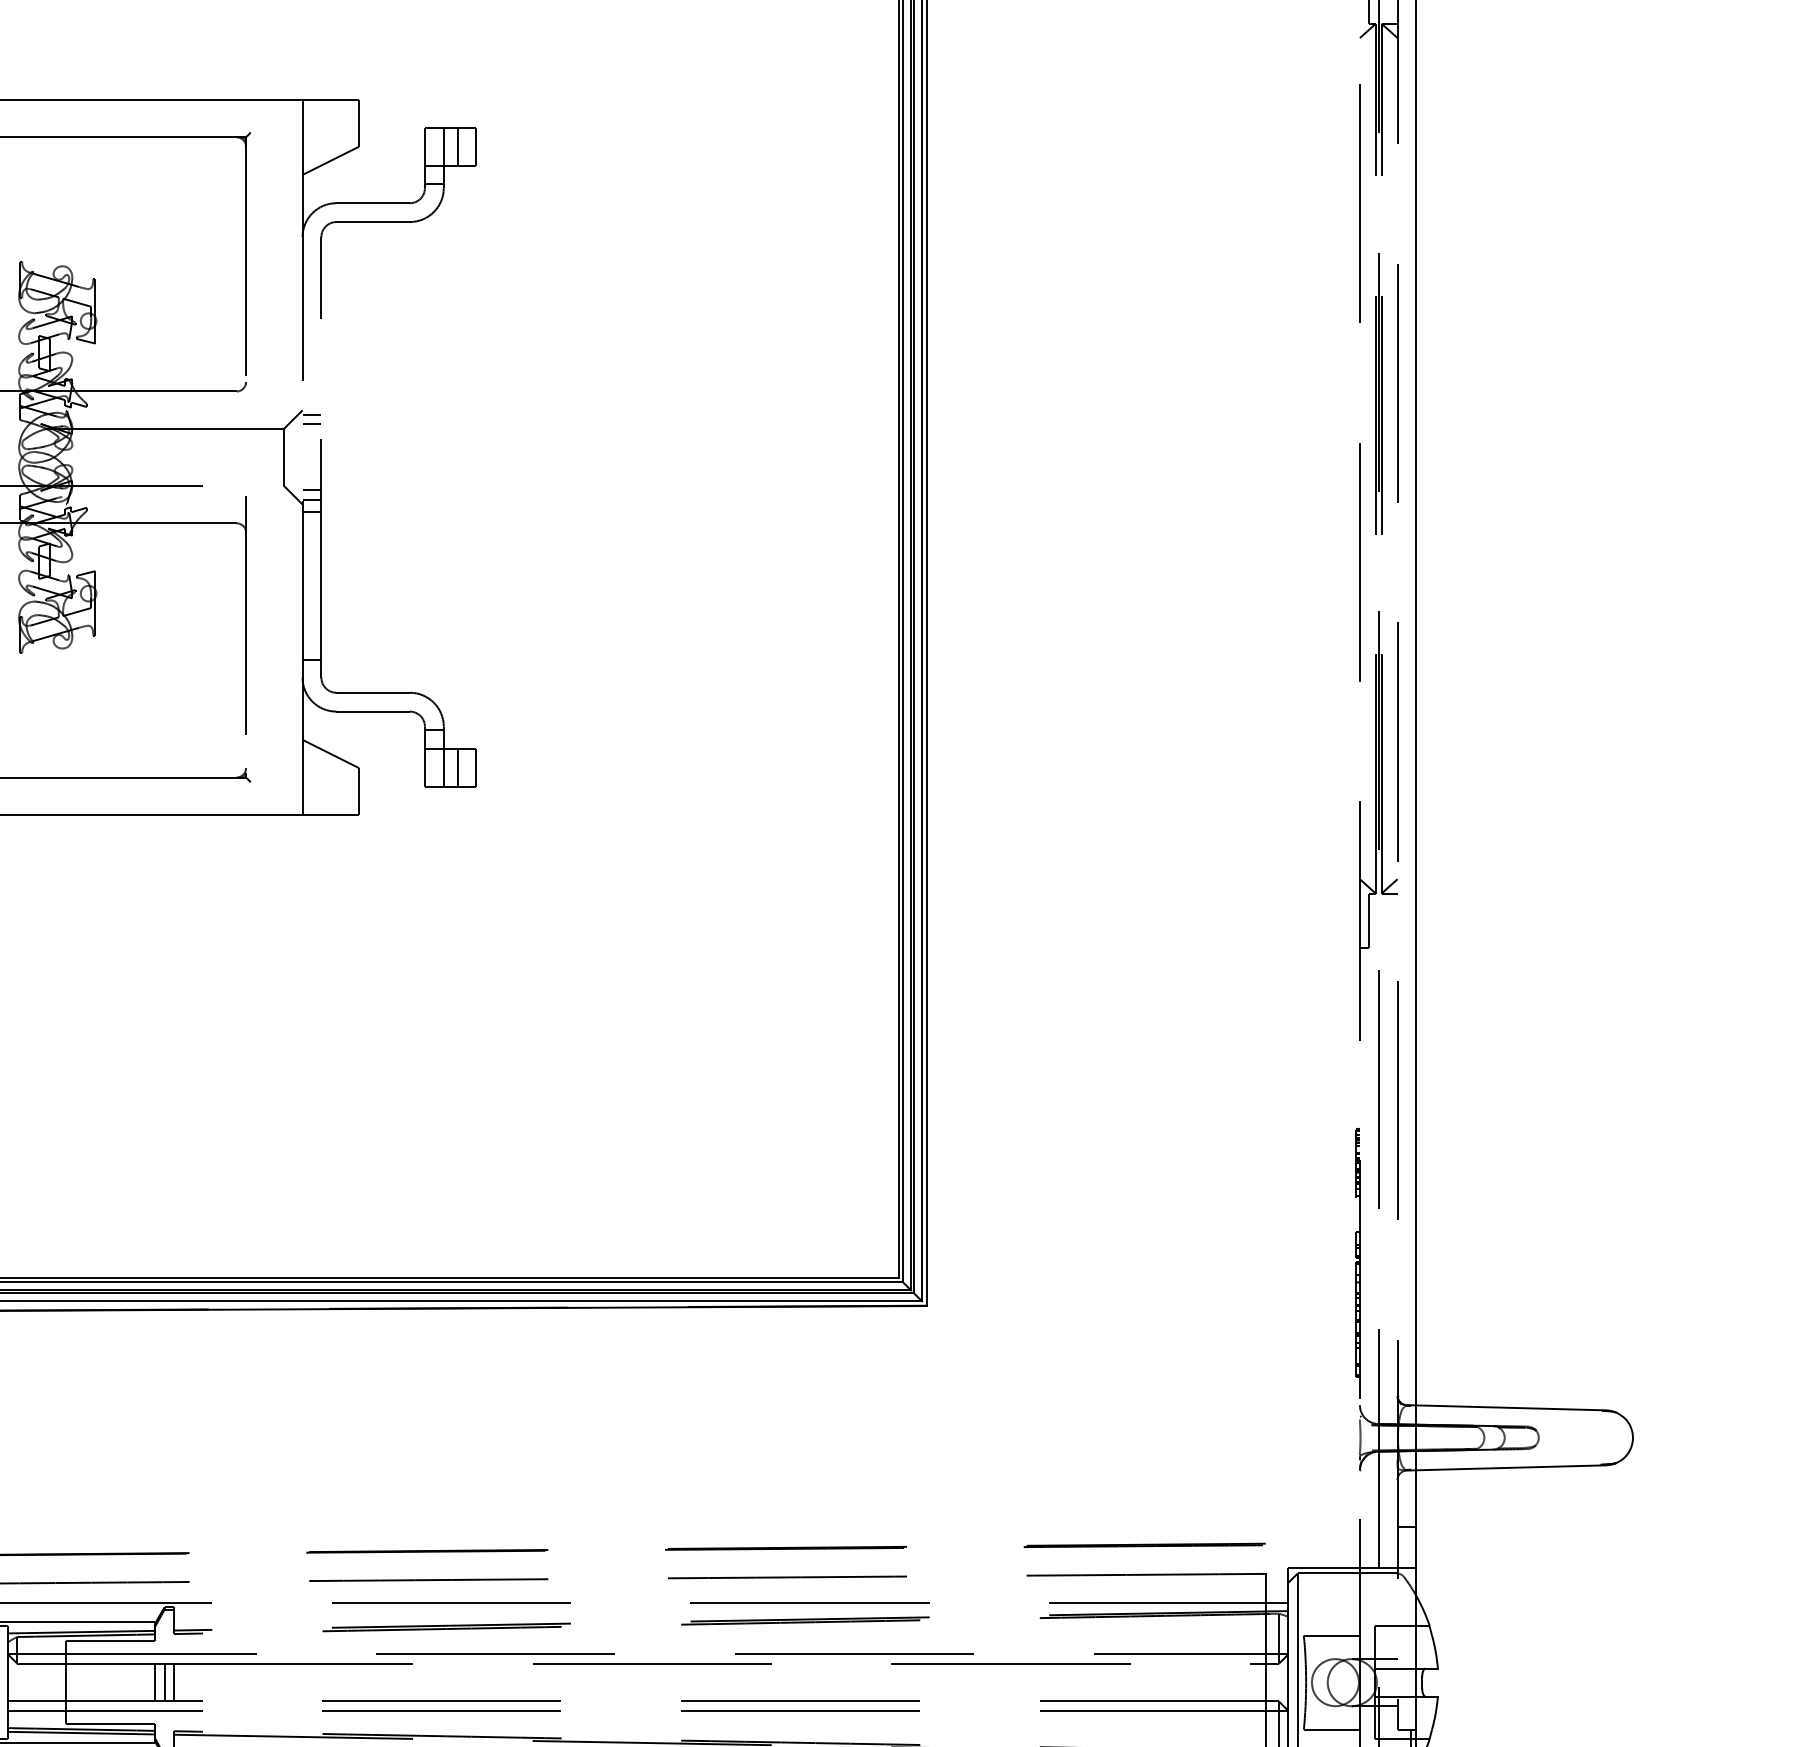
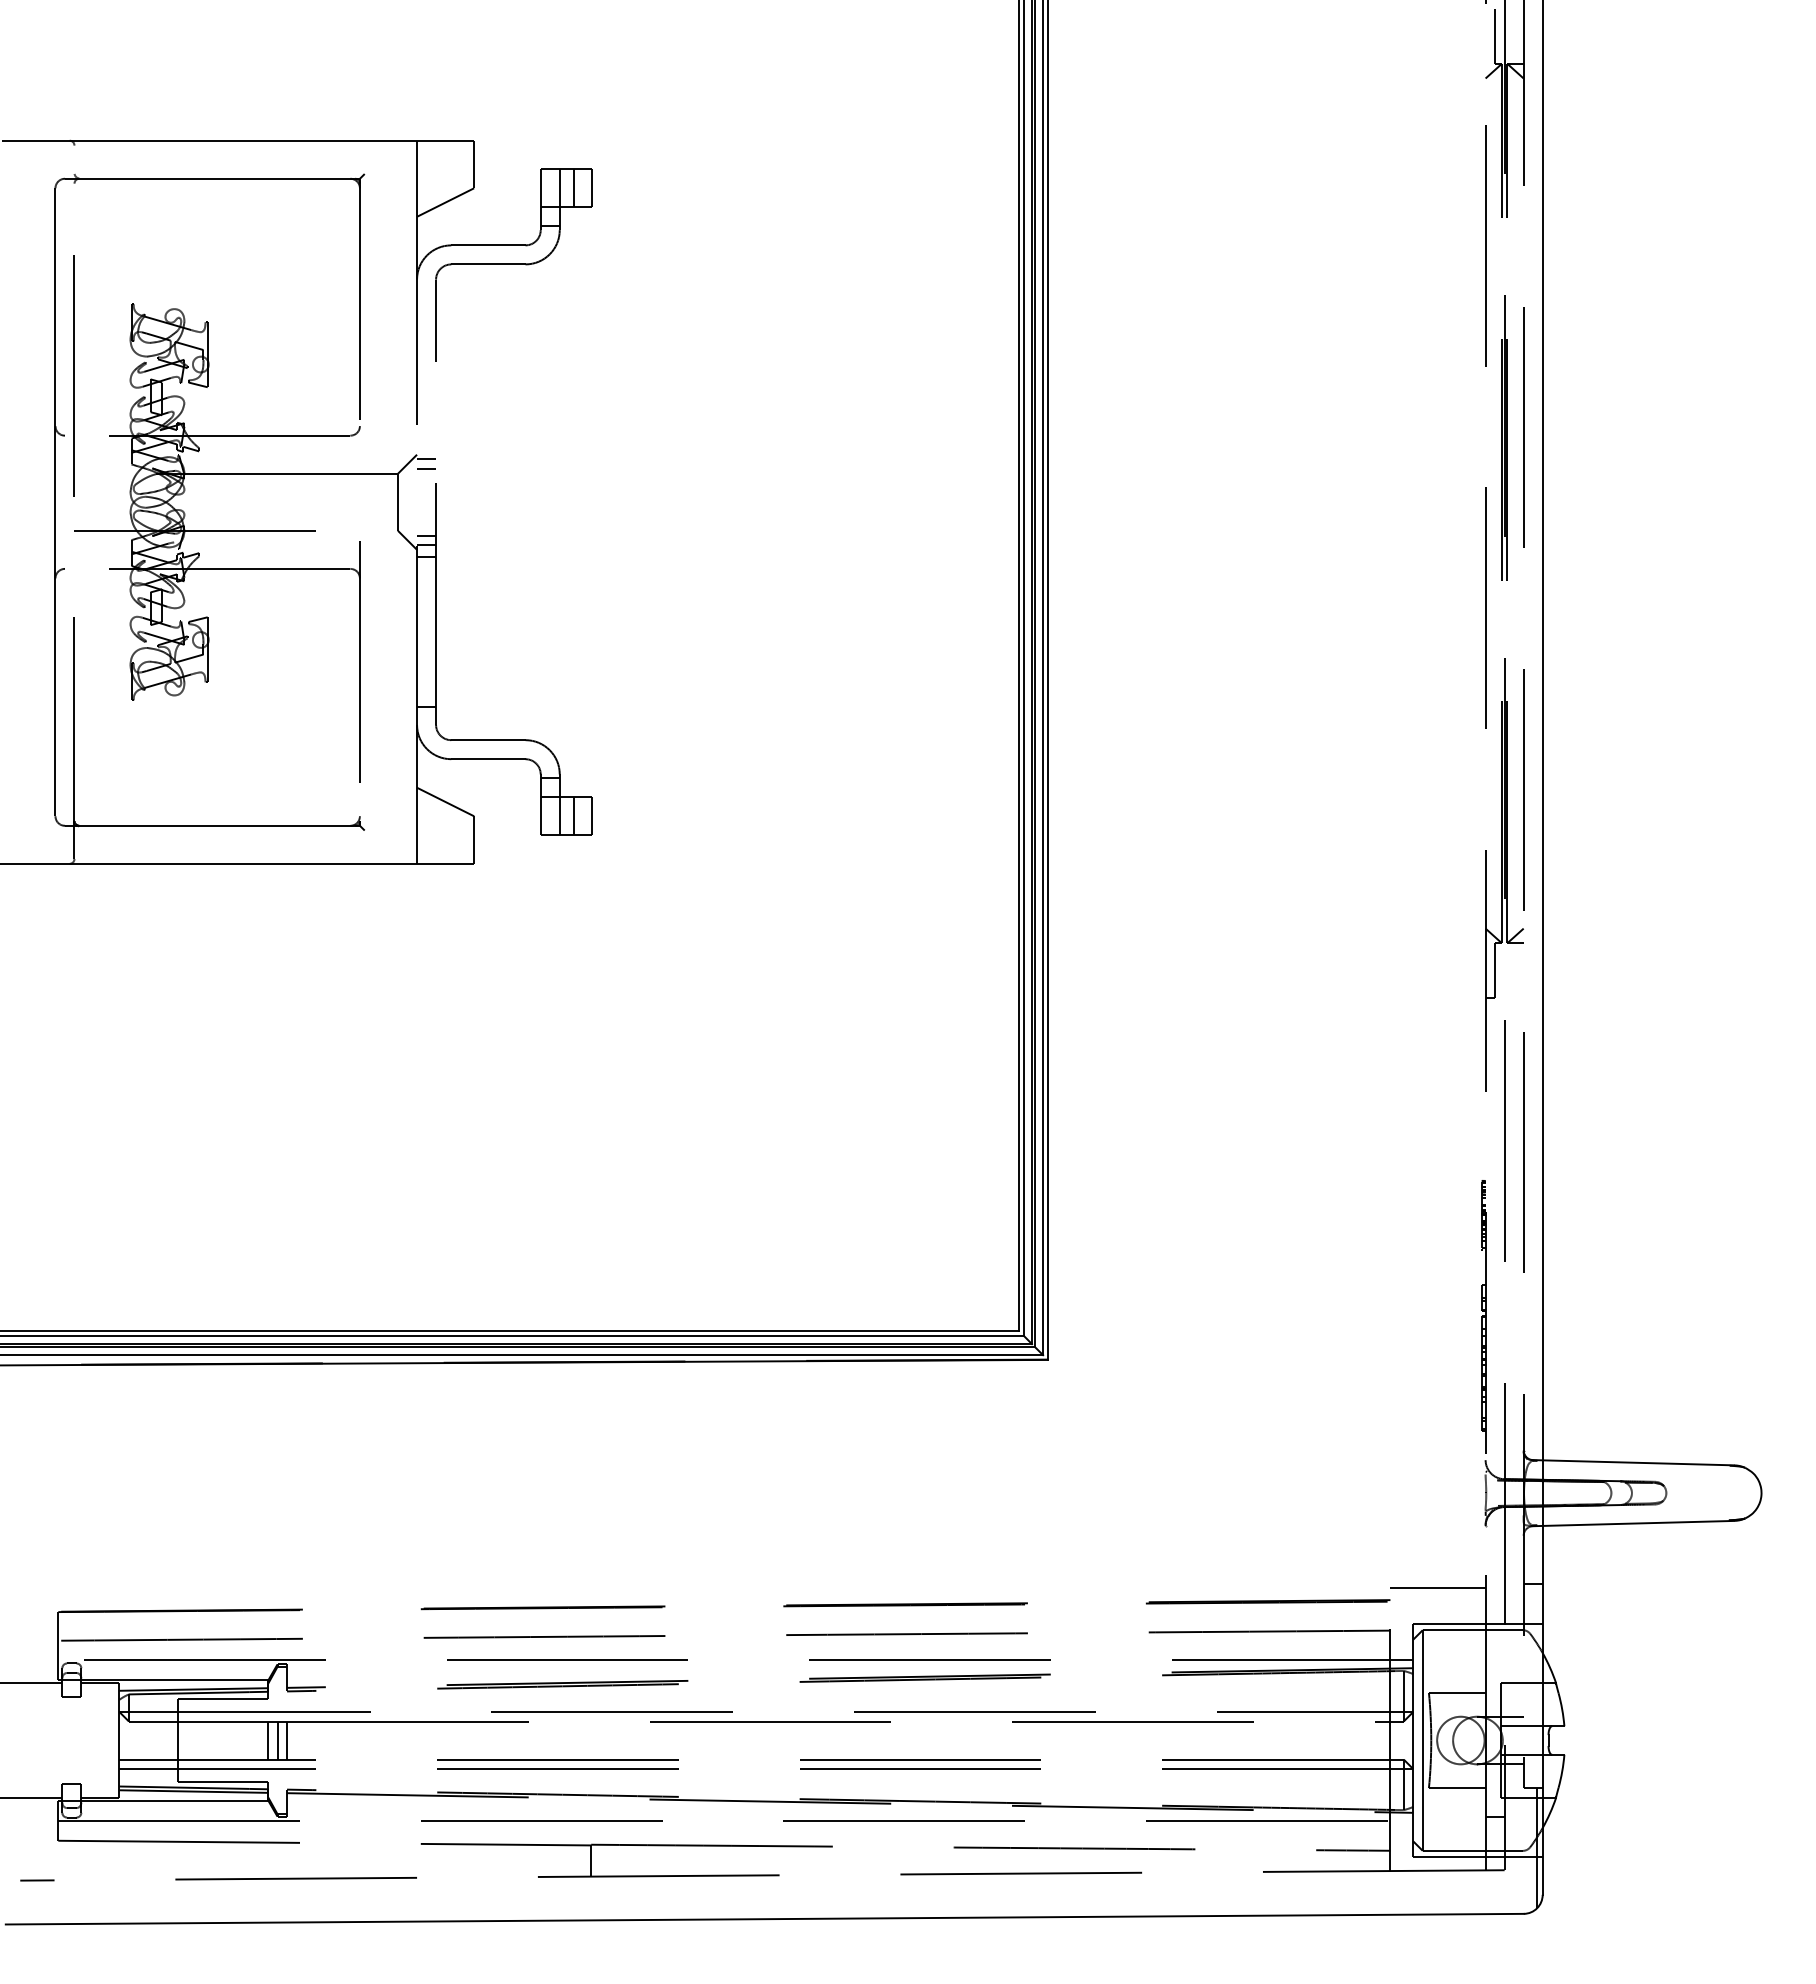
line: (1312, 1532) -> (1437, 1588), added

